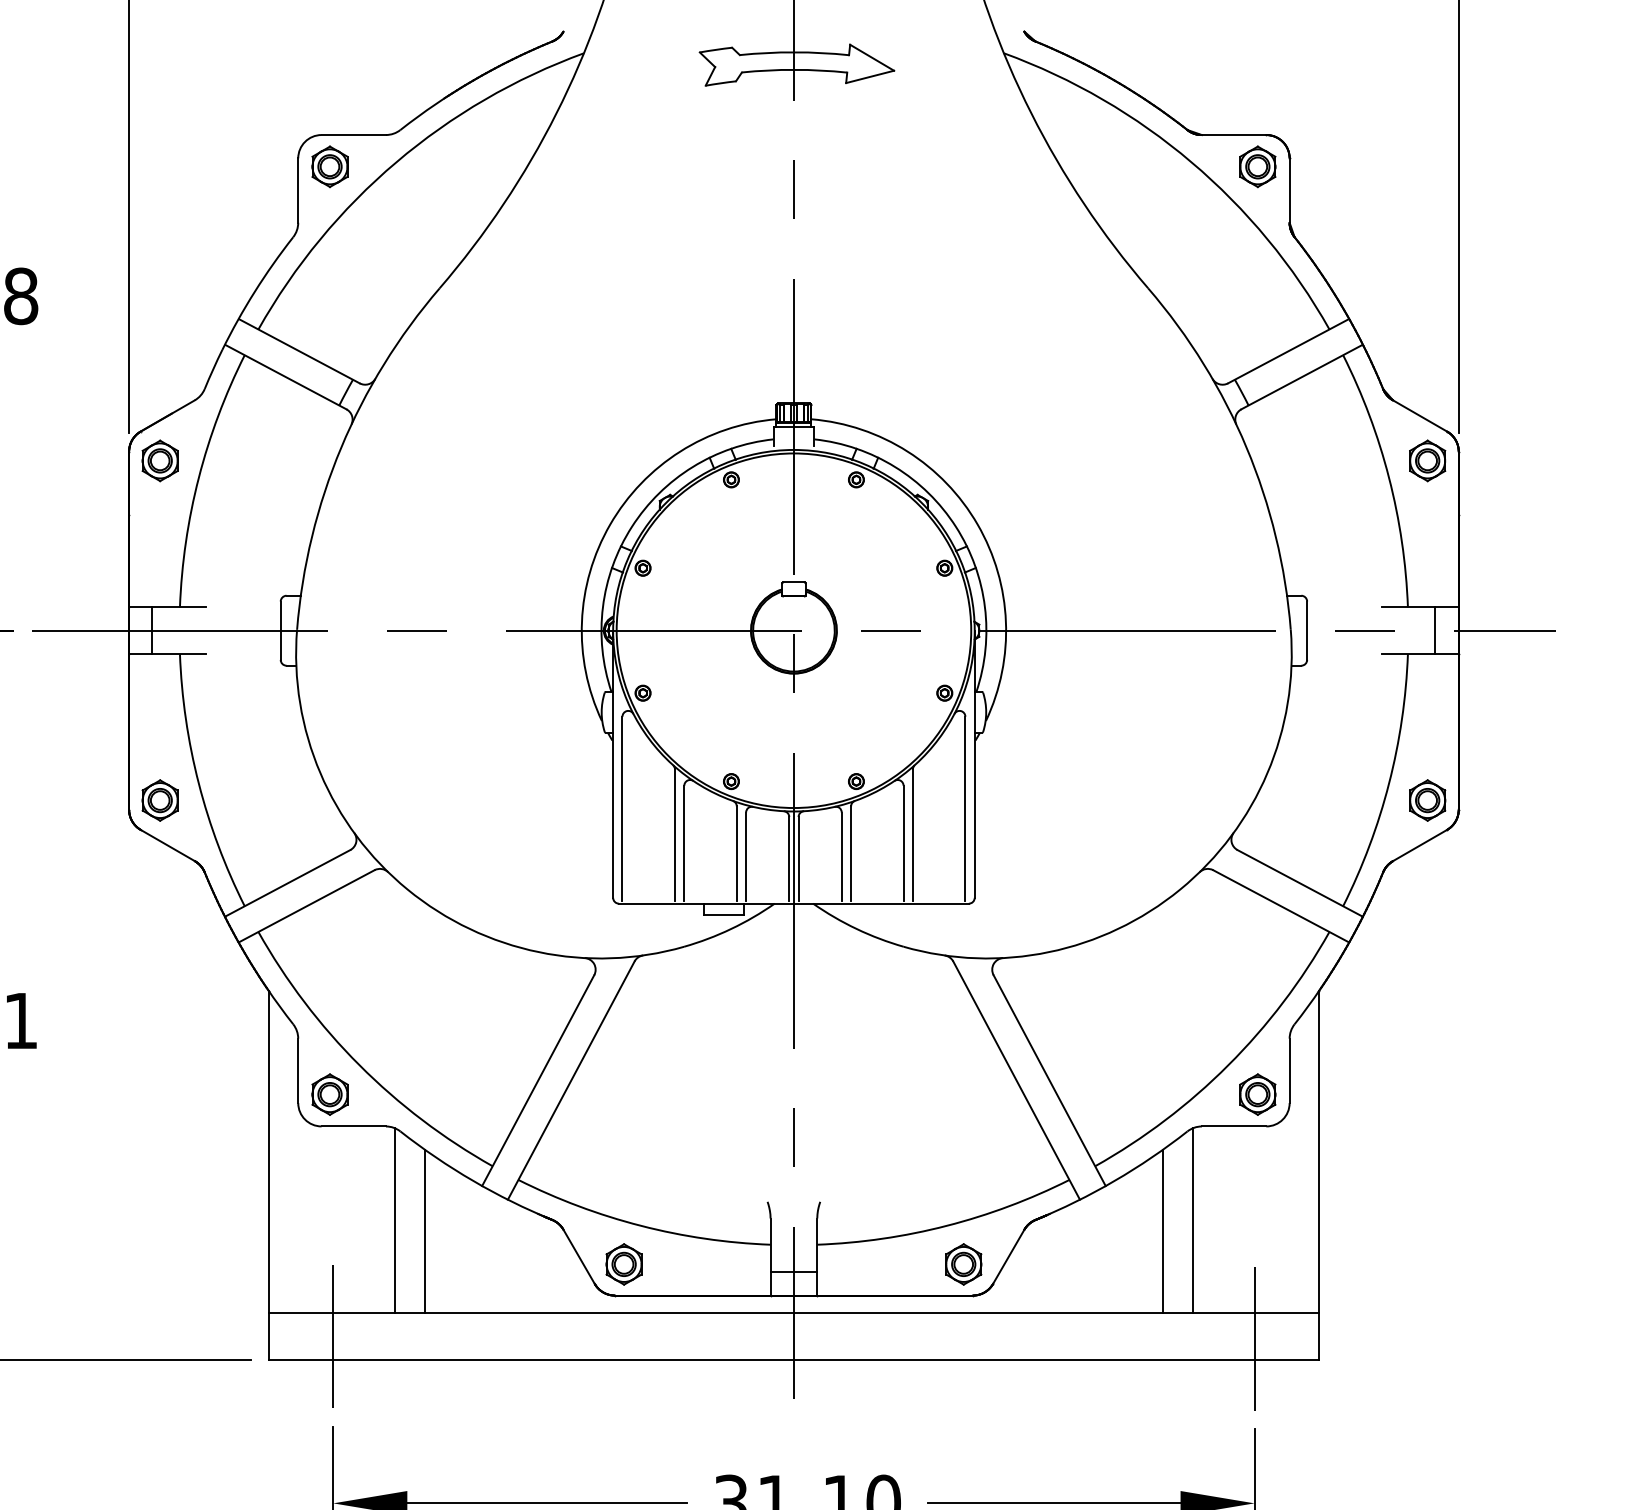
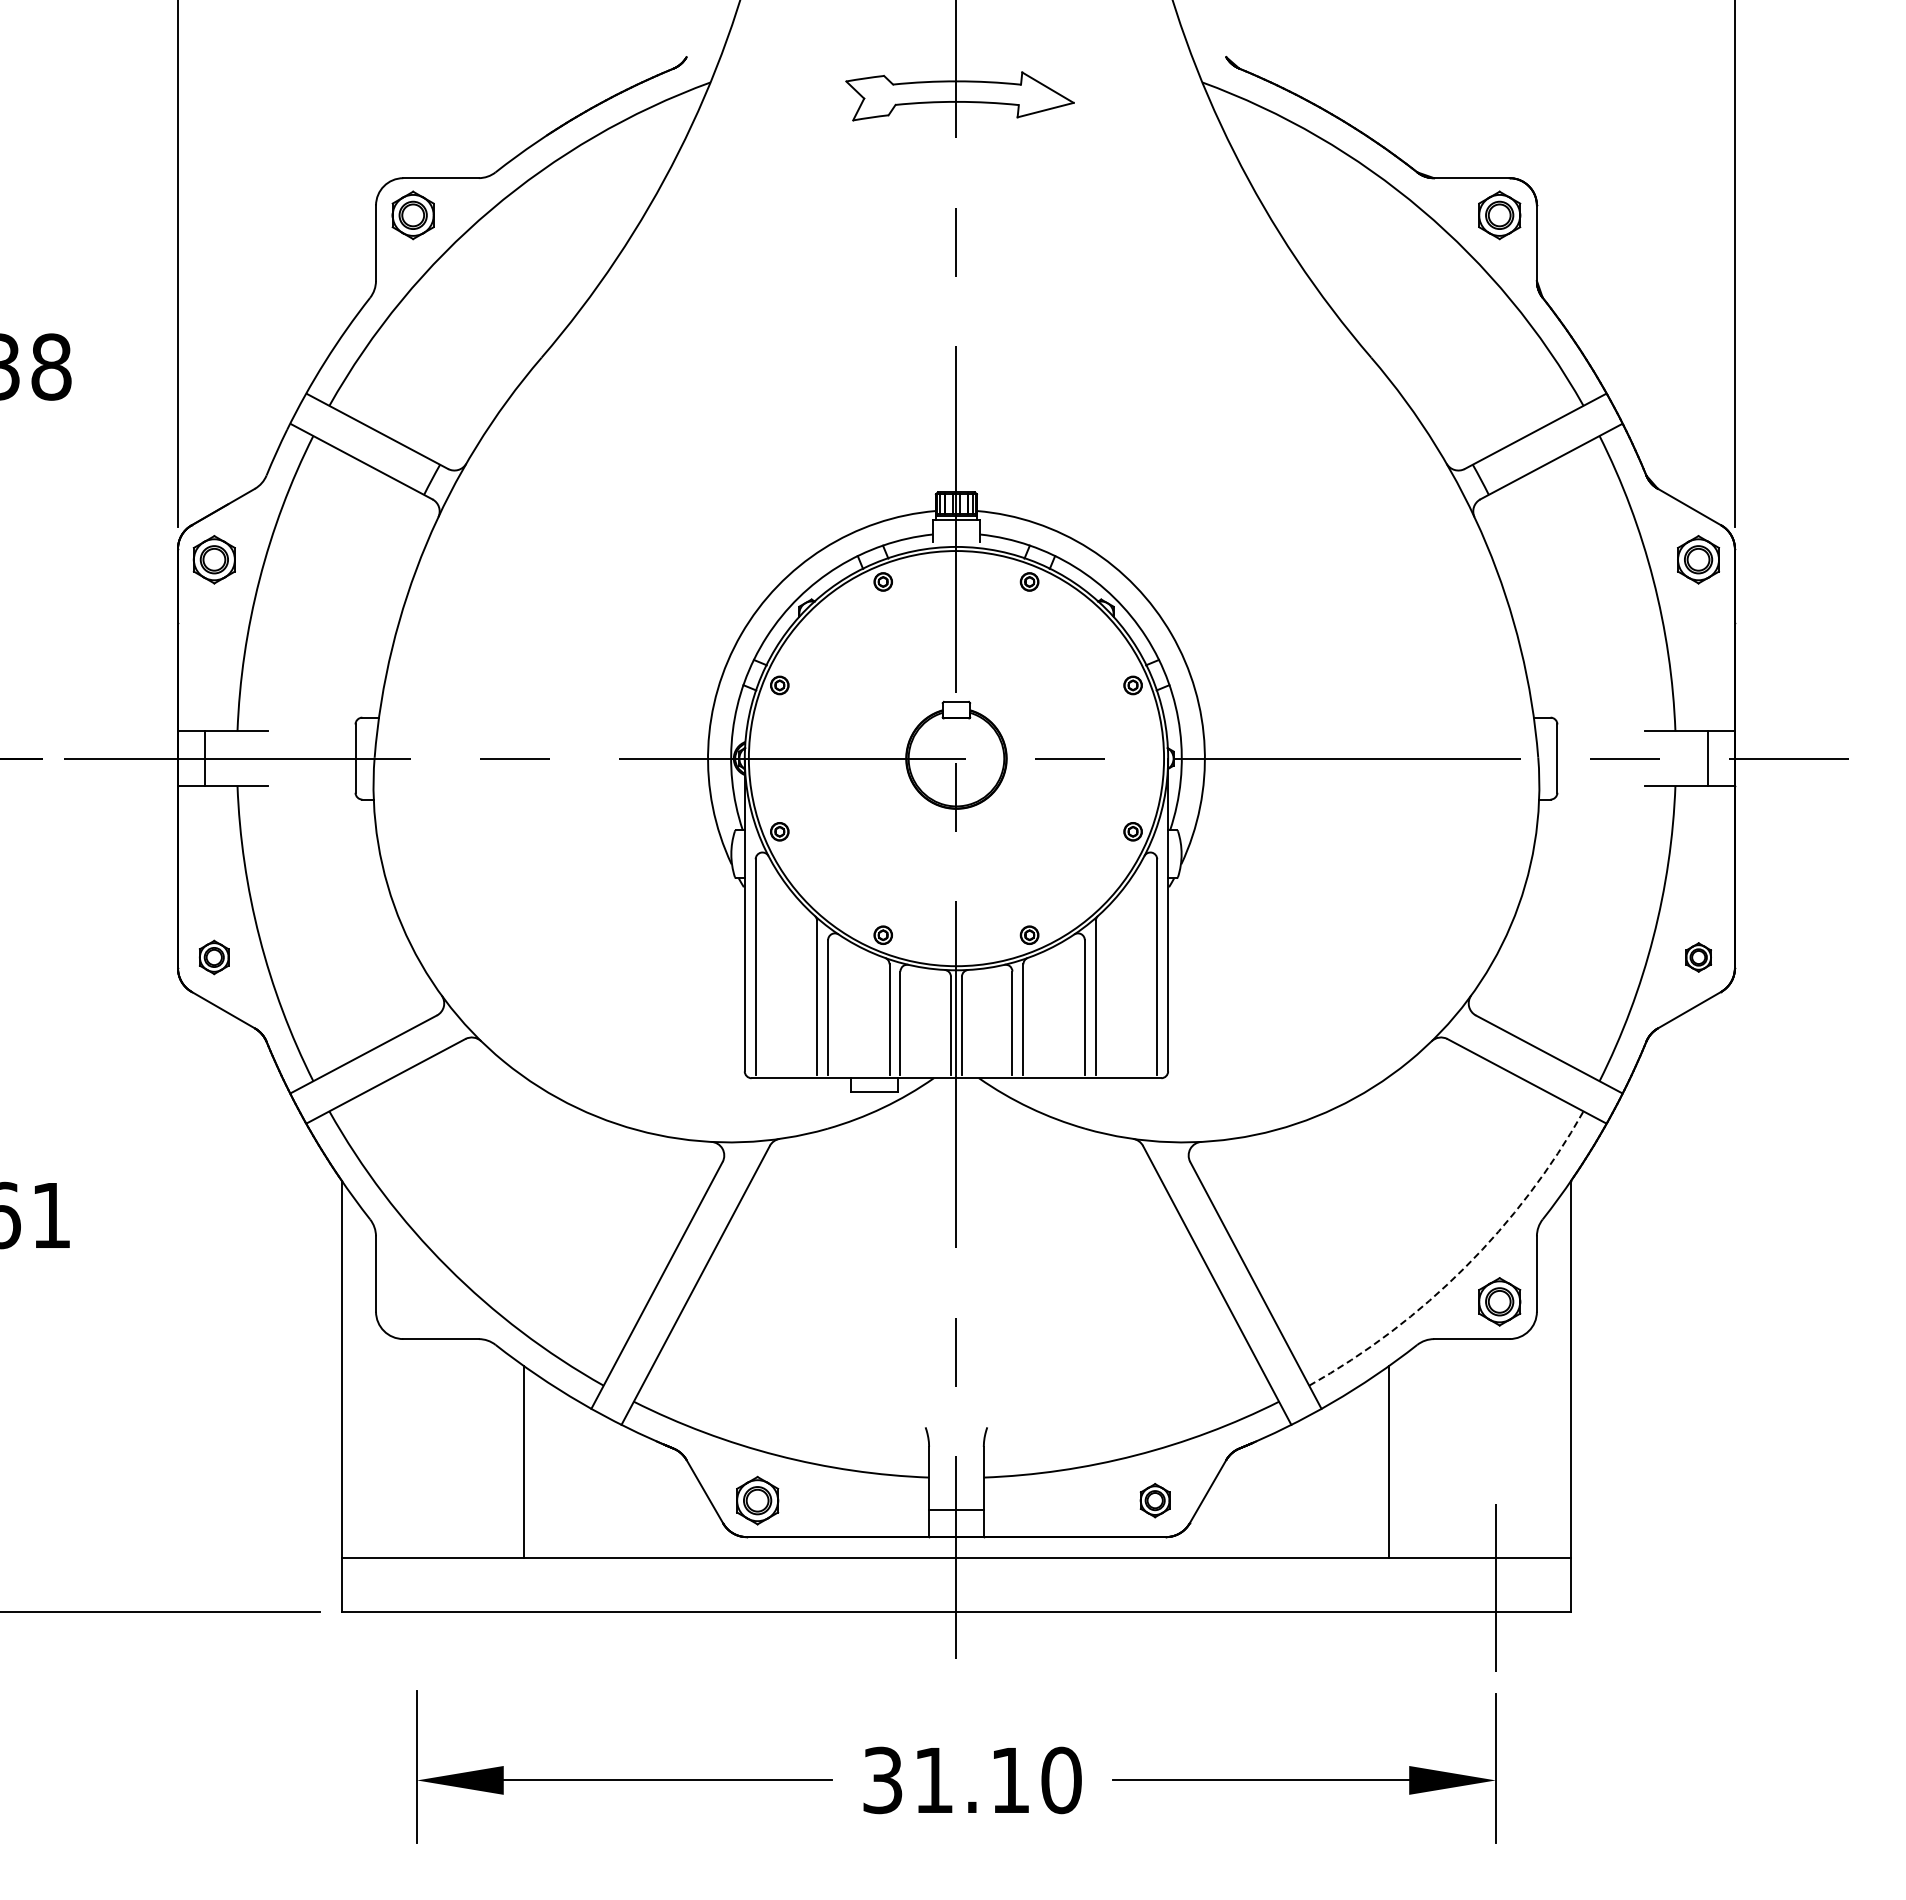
part: (159, 800) -> (213, 957), size x0.7
part: (1427, 800) -> (1698, 957), size x0.6
arc: (1228, 1065) -> (1465, 1267), solid -> dashed
part: (329, 1094) -> (412, 1301), removed
line: (395, 1220) -> (489, 1449), removed
line: (1192, 1220) -> (1423, 1449), removed
part: (963, 1264) -> (1154, 1500), size x0.7
line: (333, 1336) -> (417, 1584), removed

